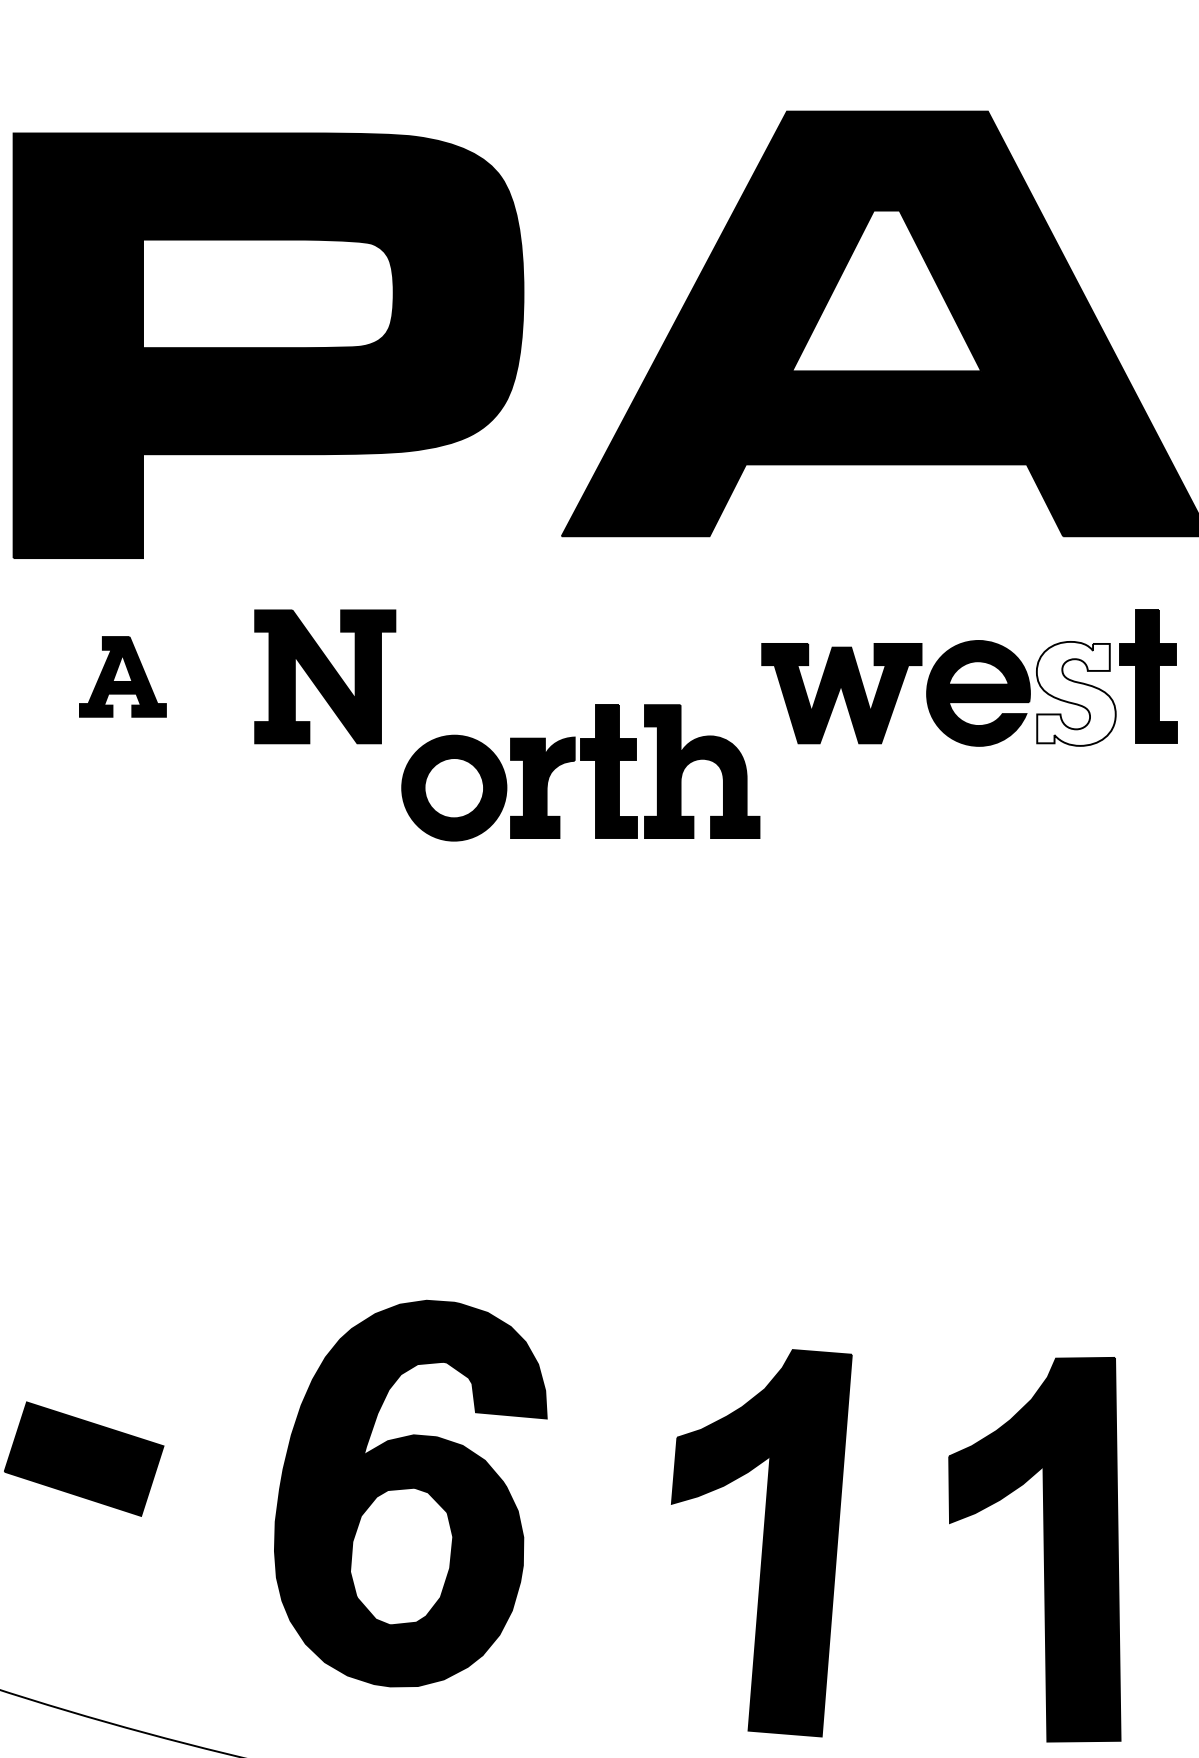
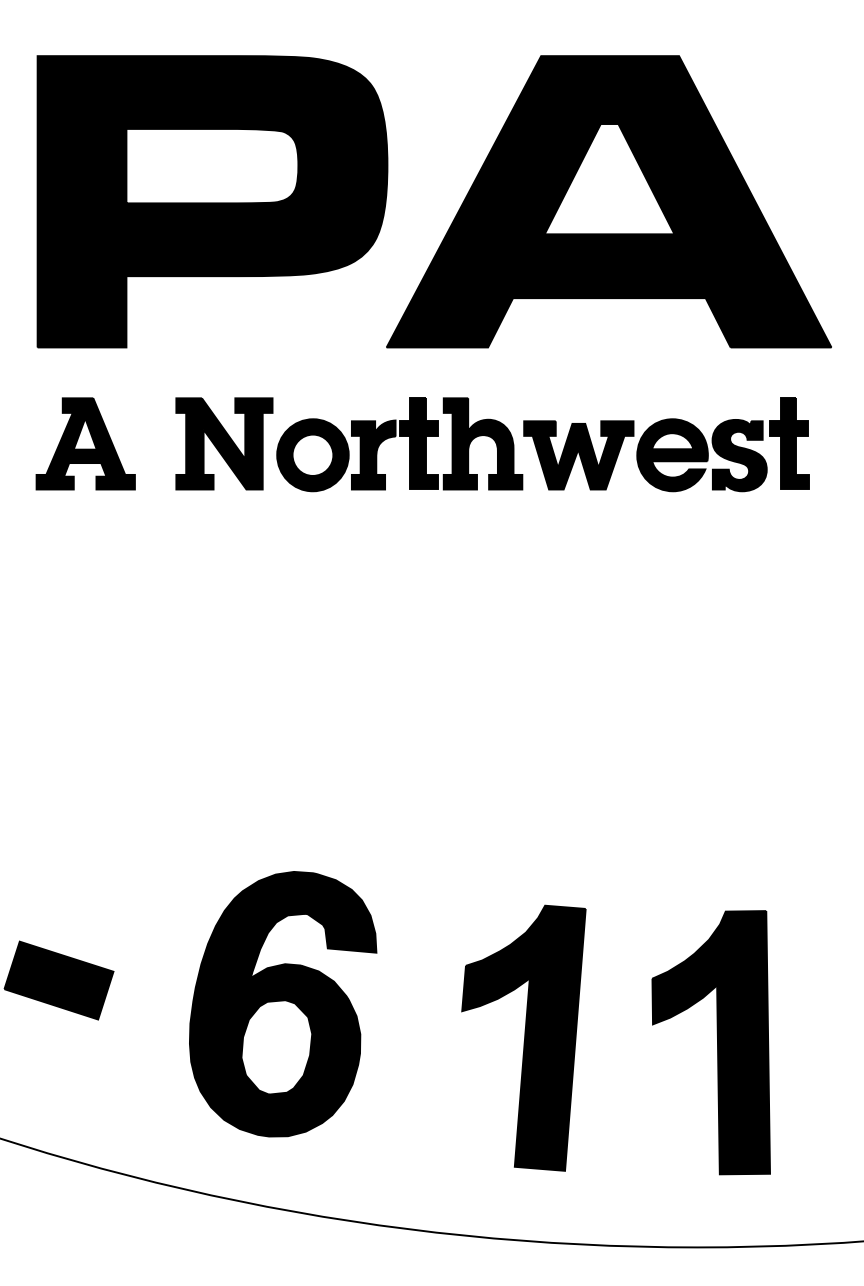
part: (268, 345) -> (212, 201), moved
part: (122, 676) -> (85, 443), size x1.67
fill: (1076, 693) -> (739, 455), added
part: (580, 760) -> (399, 436), moved

